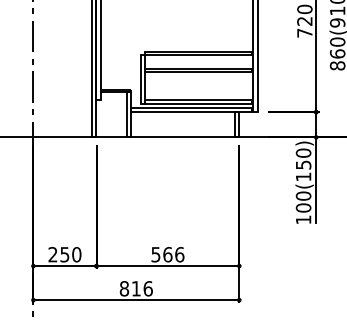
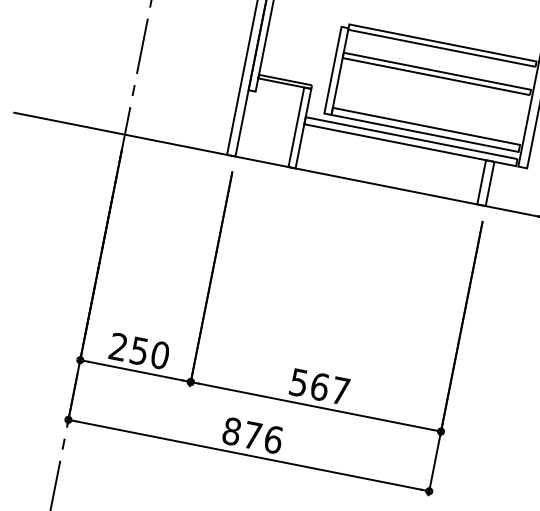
text: (179, 254) -> (340, 390), 566 -> 567
text: (136, 288) -> (253, 435), 816 -> 876

